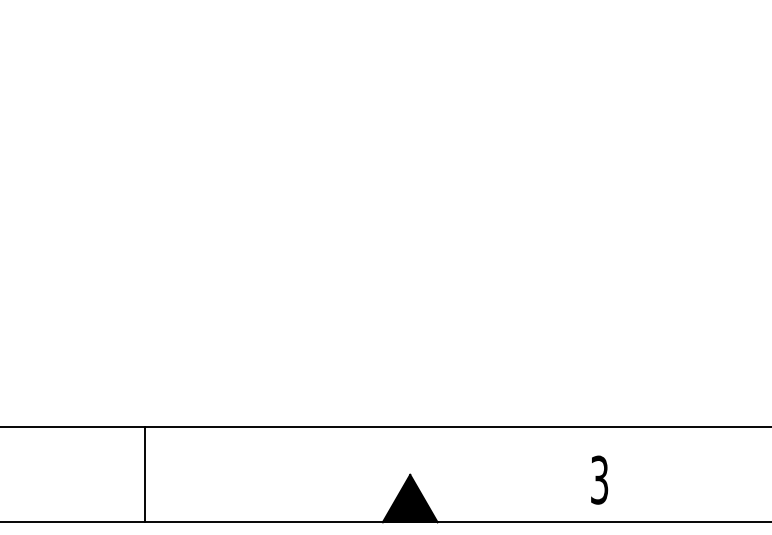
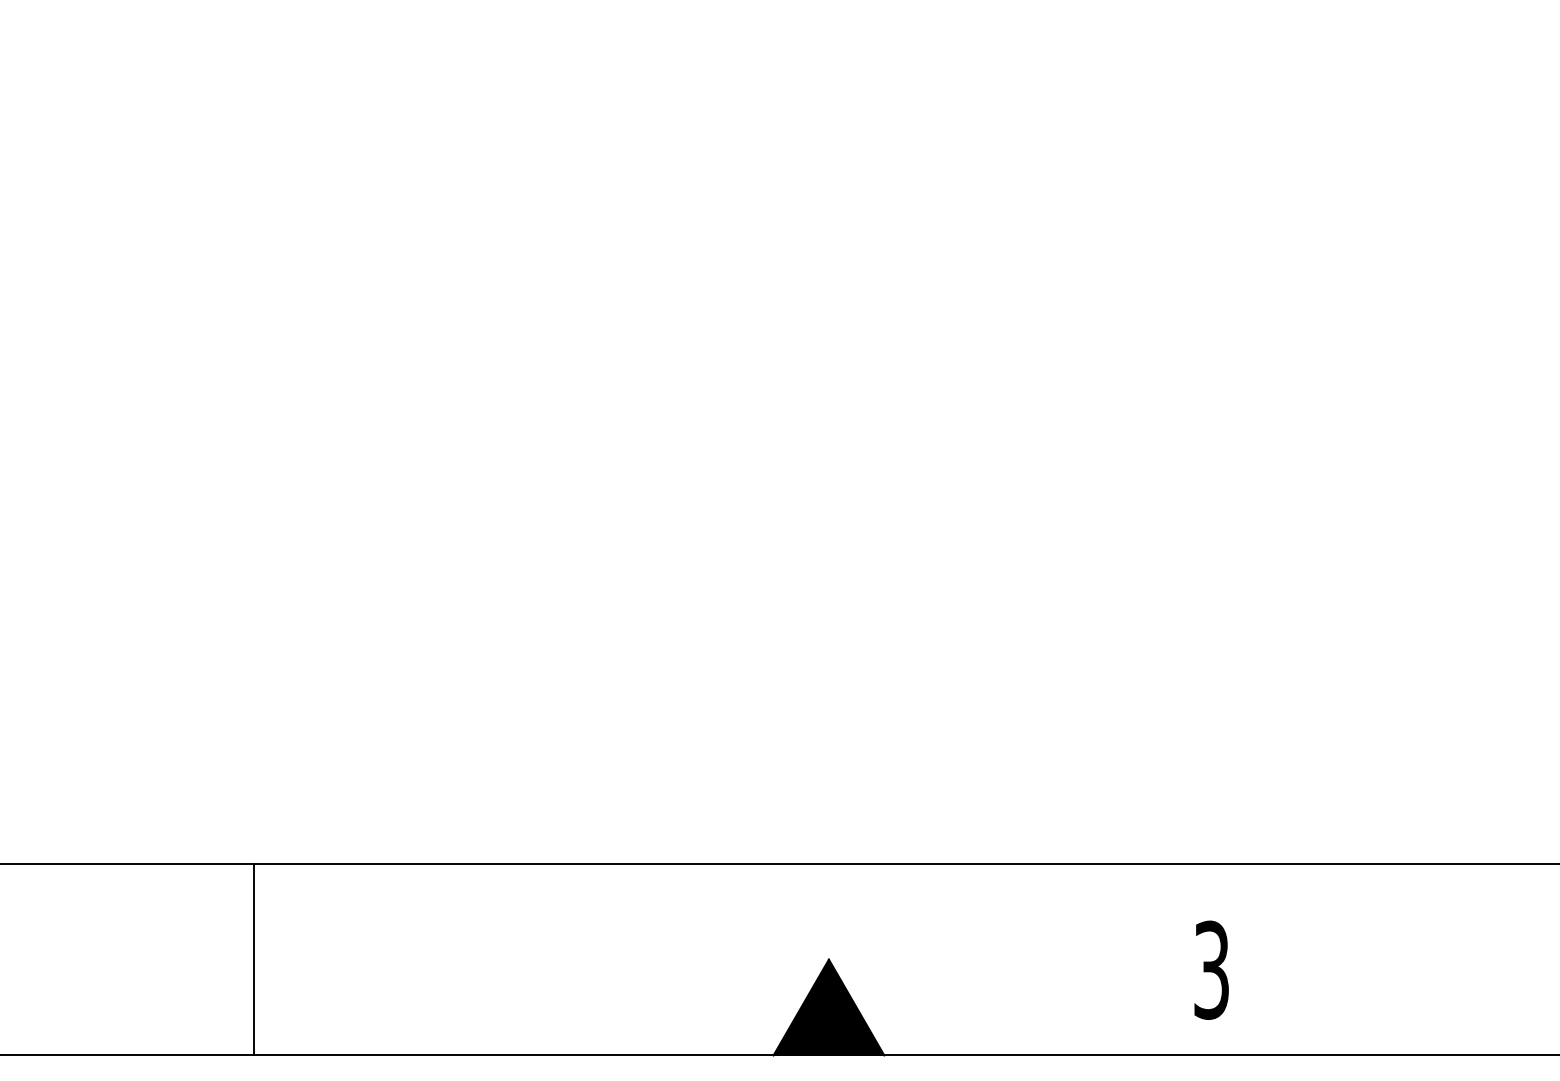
line: (145, 474) -> (253, 958), moved

